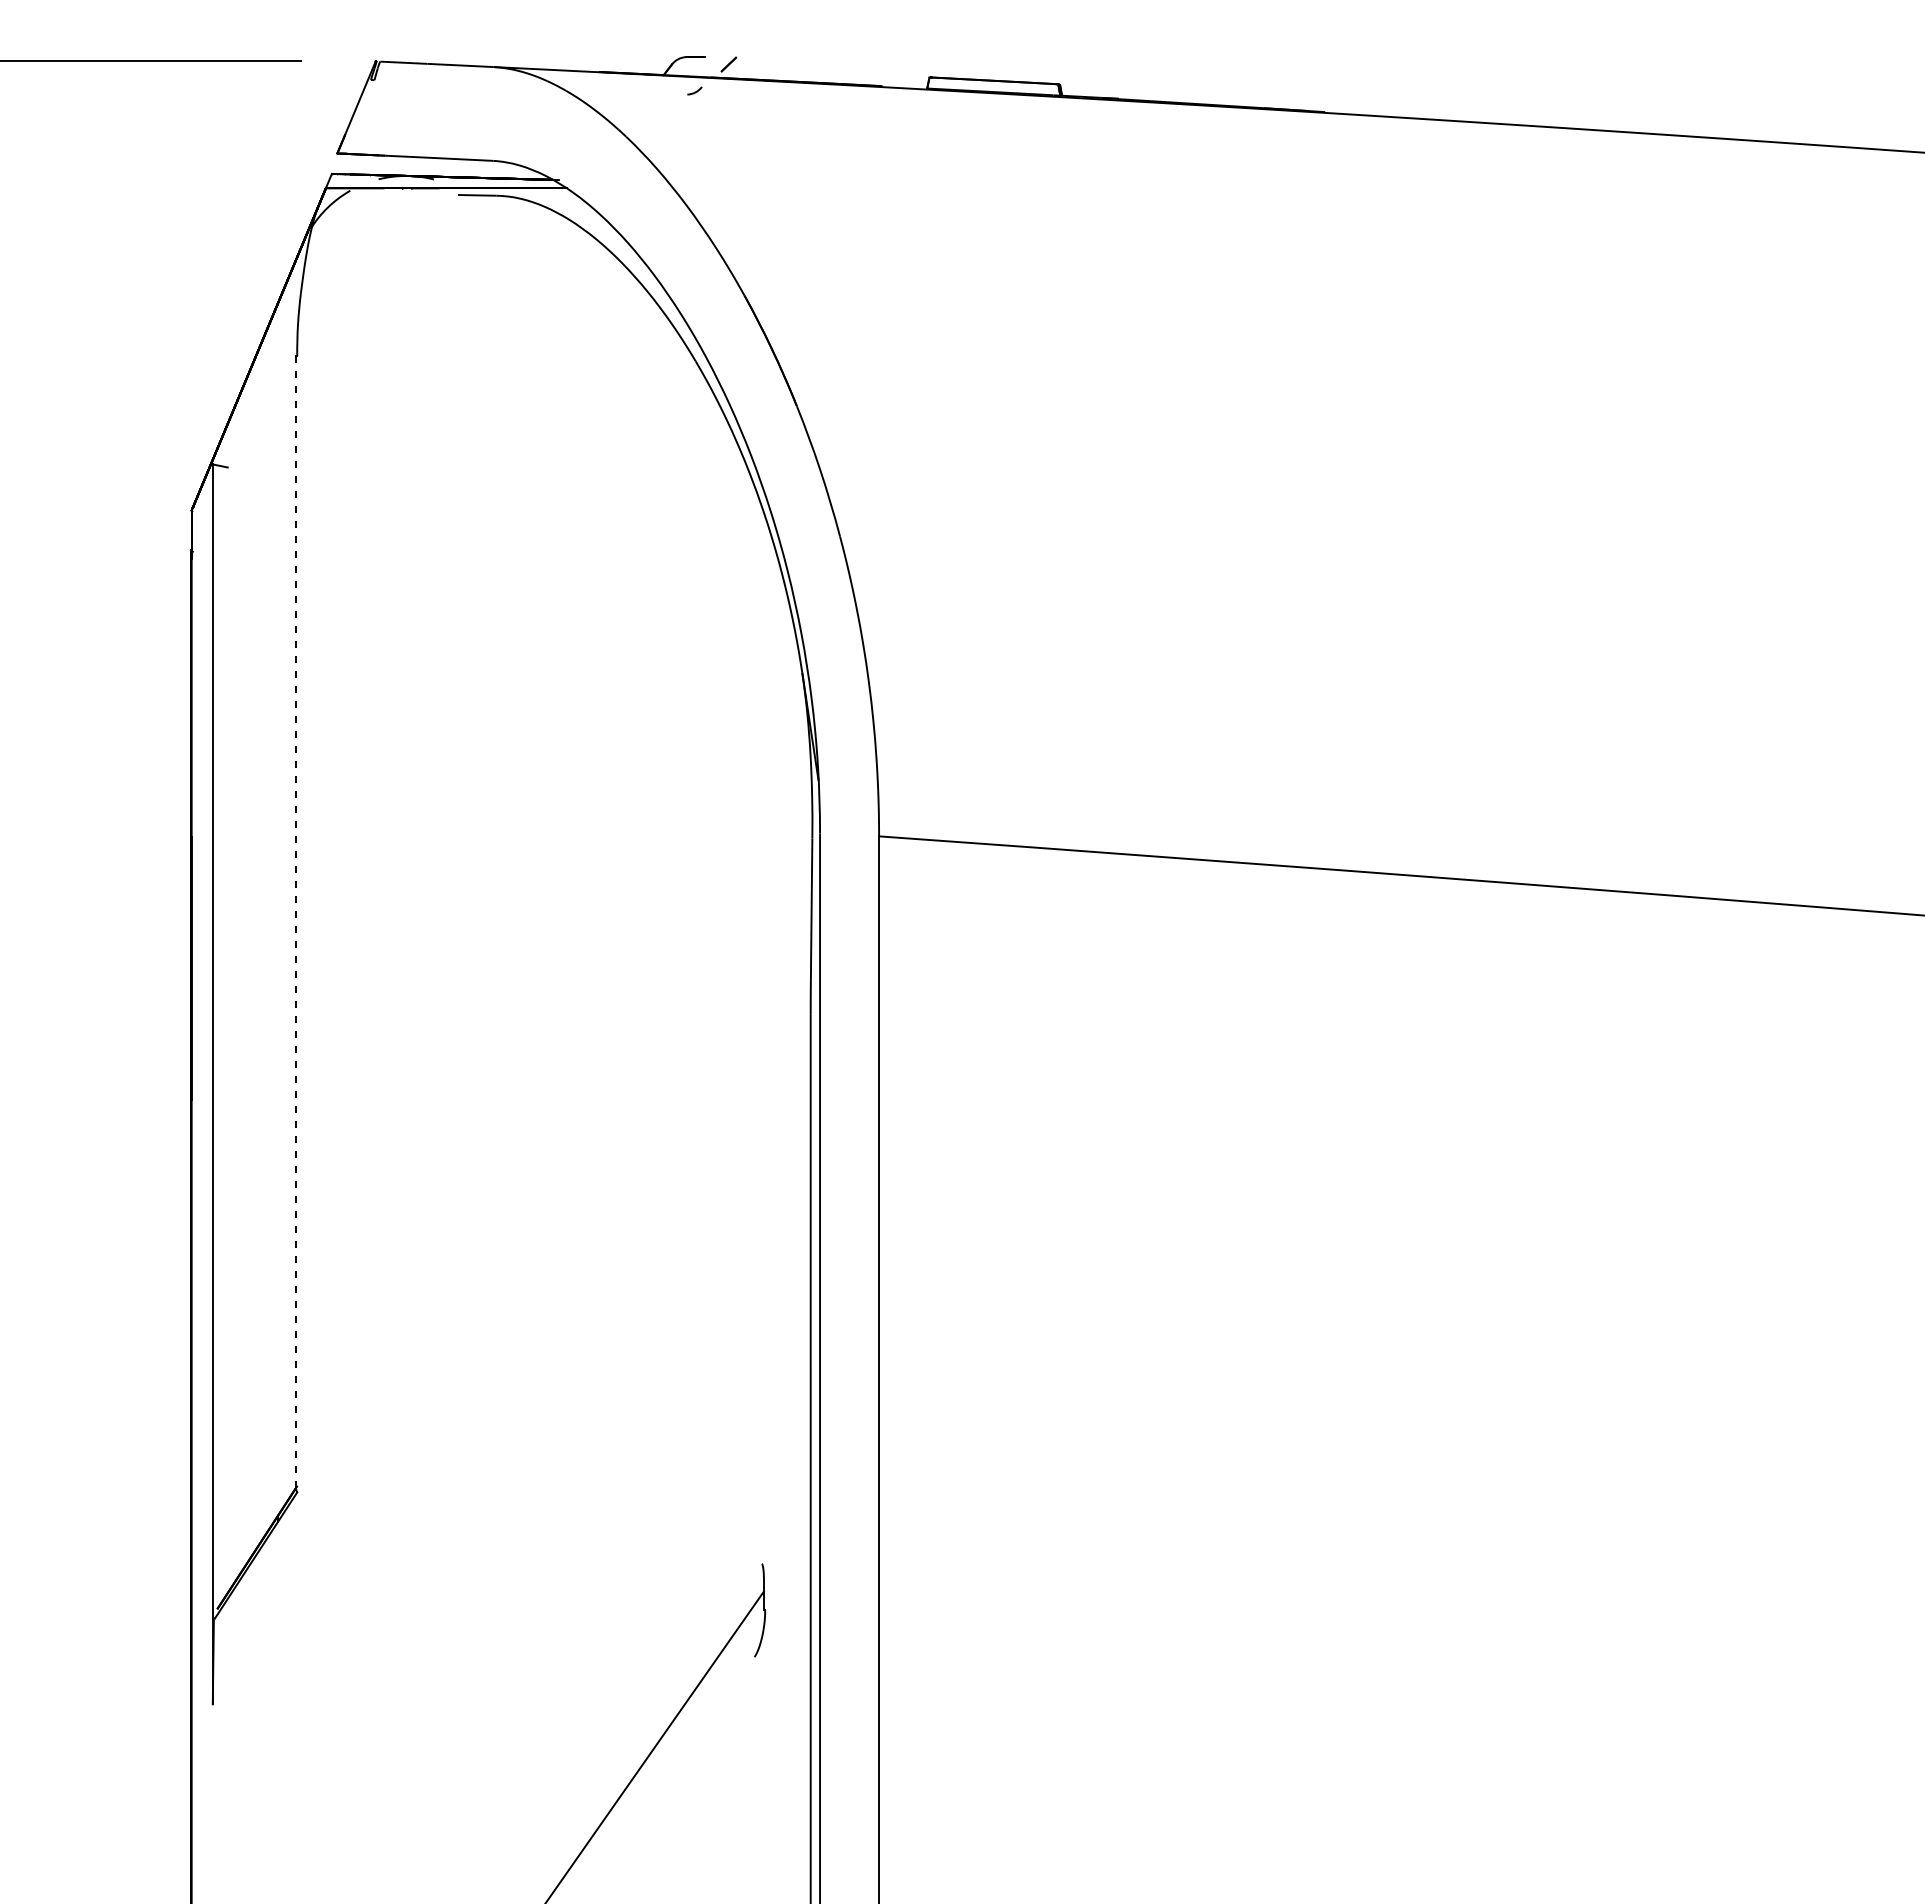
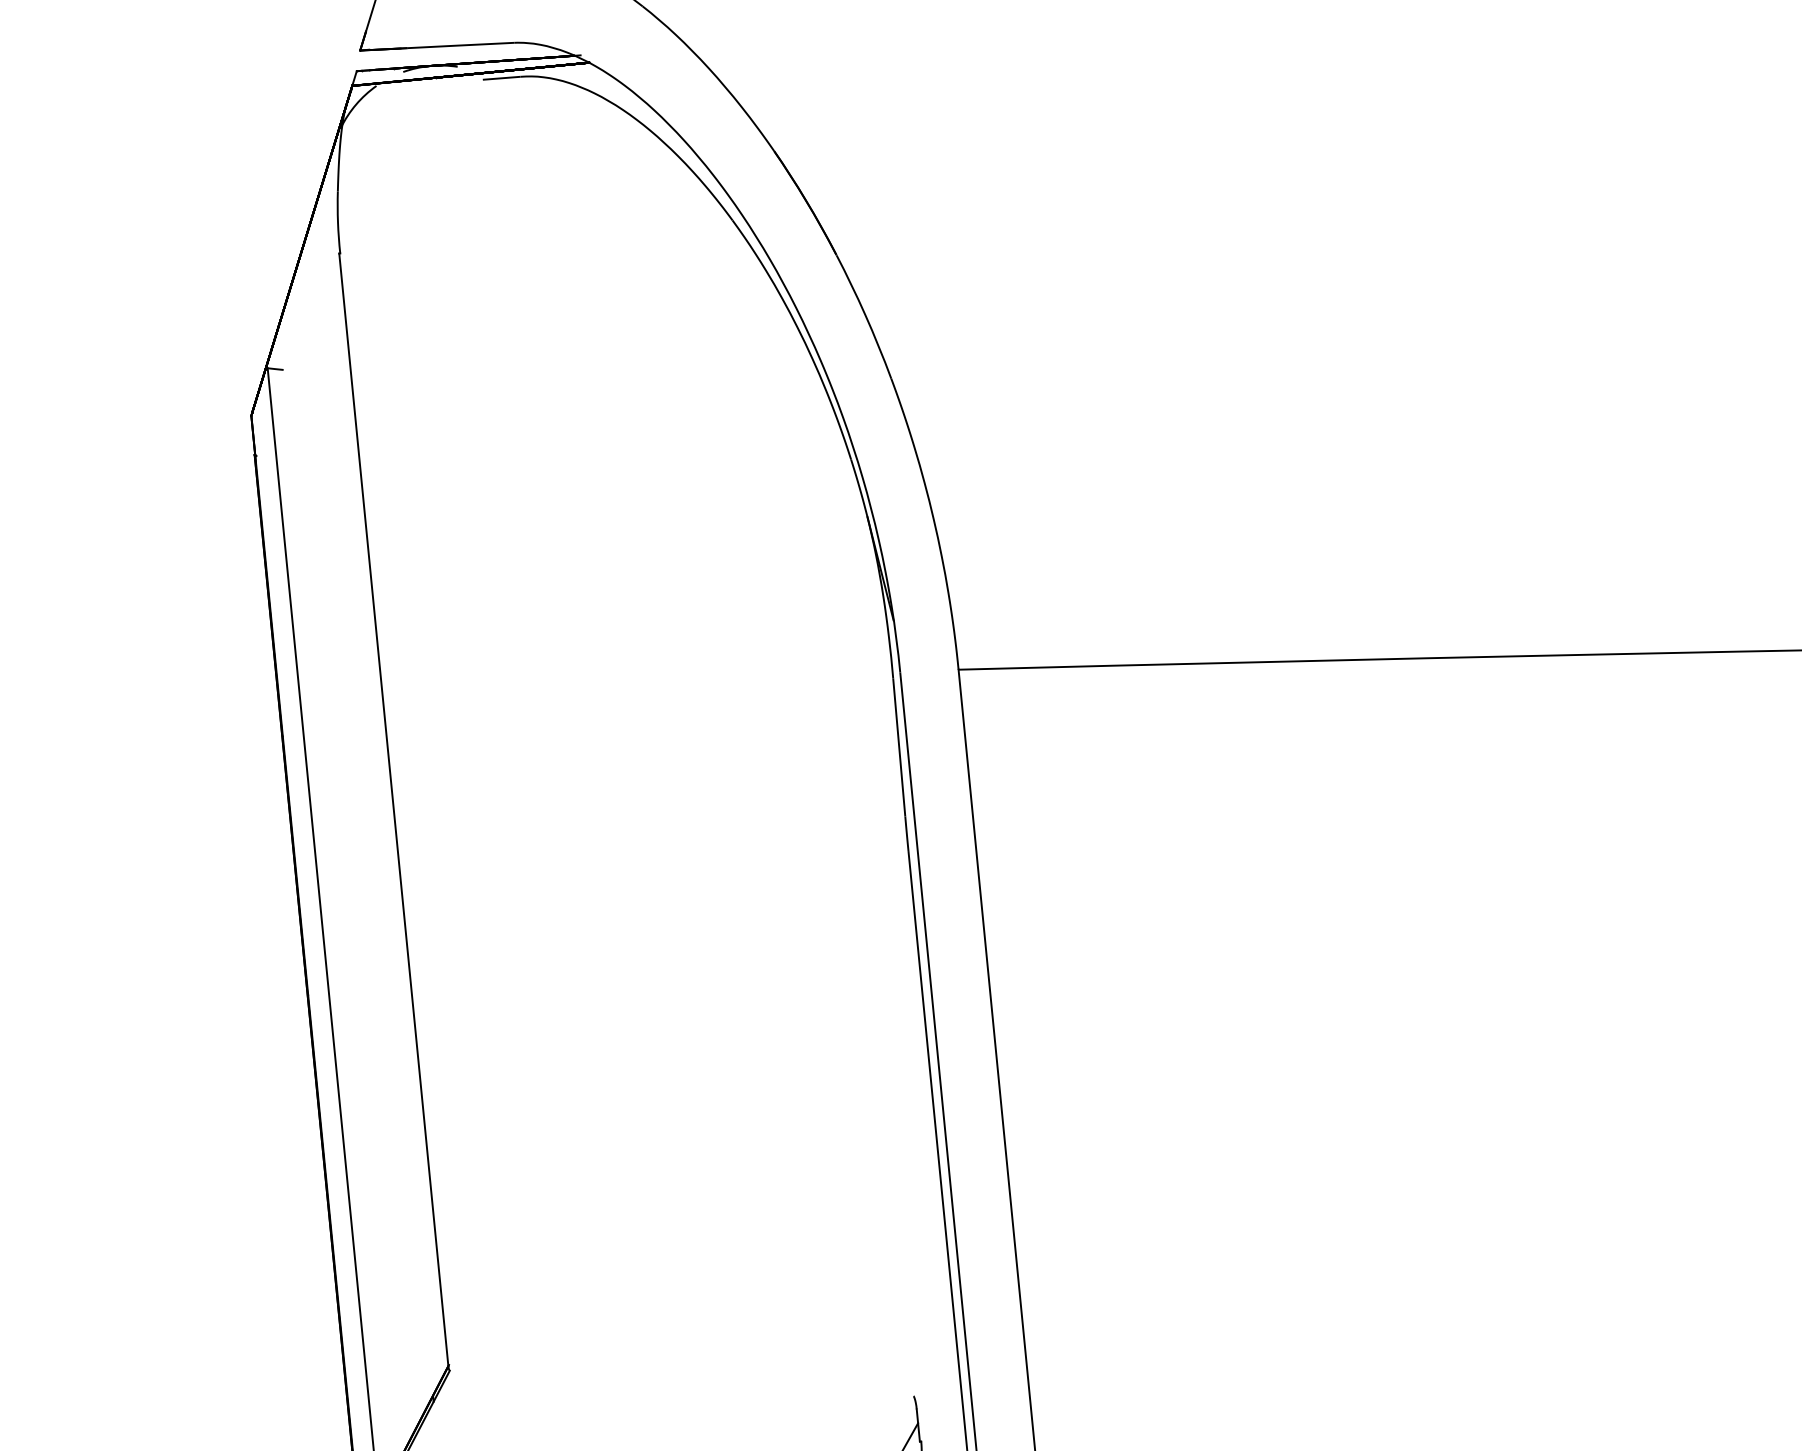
line: (296, 922) -> (394, 810), dashed -> solid

